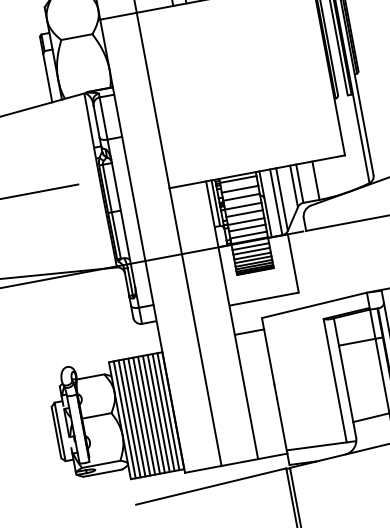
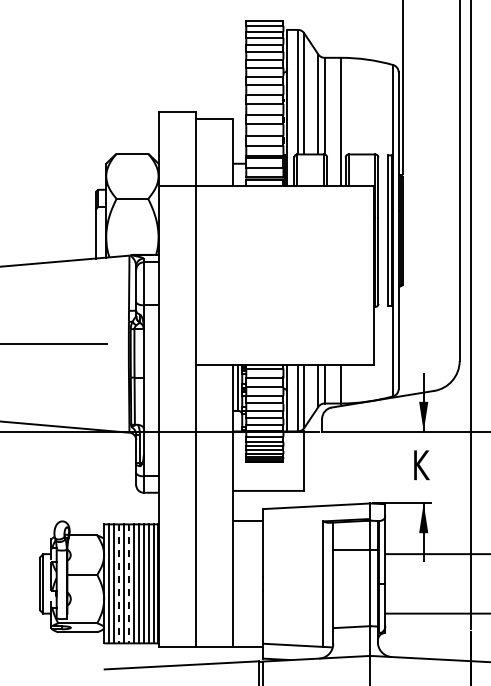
line: (143, 416) -> (128, 584), solid -> dashed
line: (134, 418) -> (118, 584), solid -> dashed

